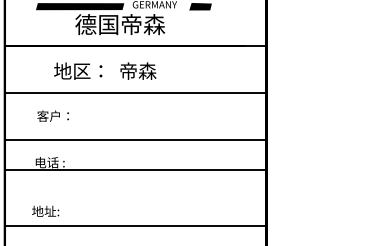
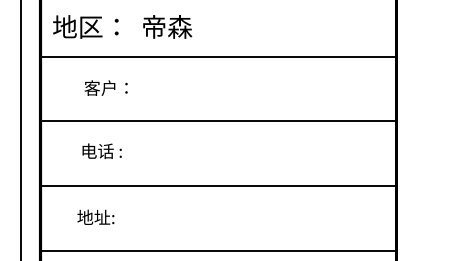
text: (105, 70) -> (122, 26), moved
line: (135, 170) -> (218, 186), moved
line: (135, 226) -> (218, 251), moved

